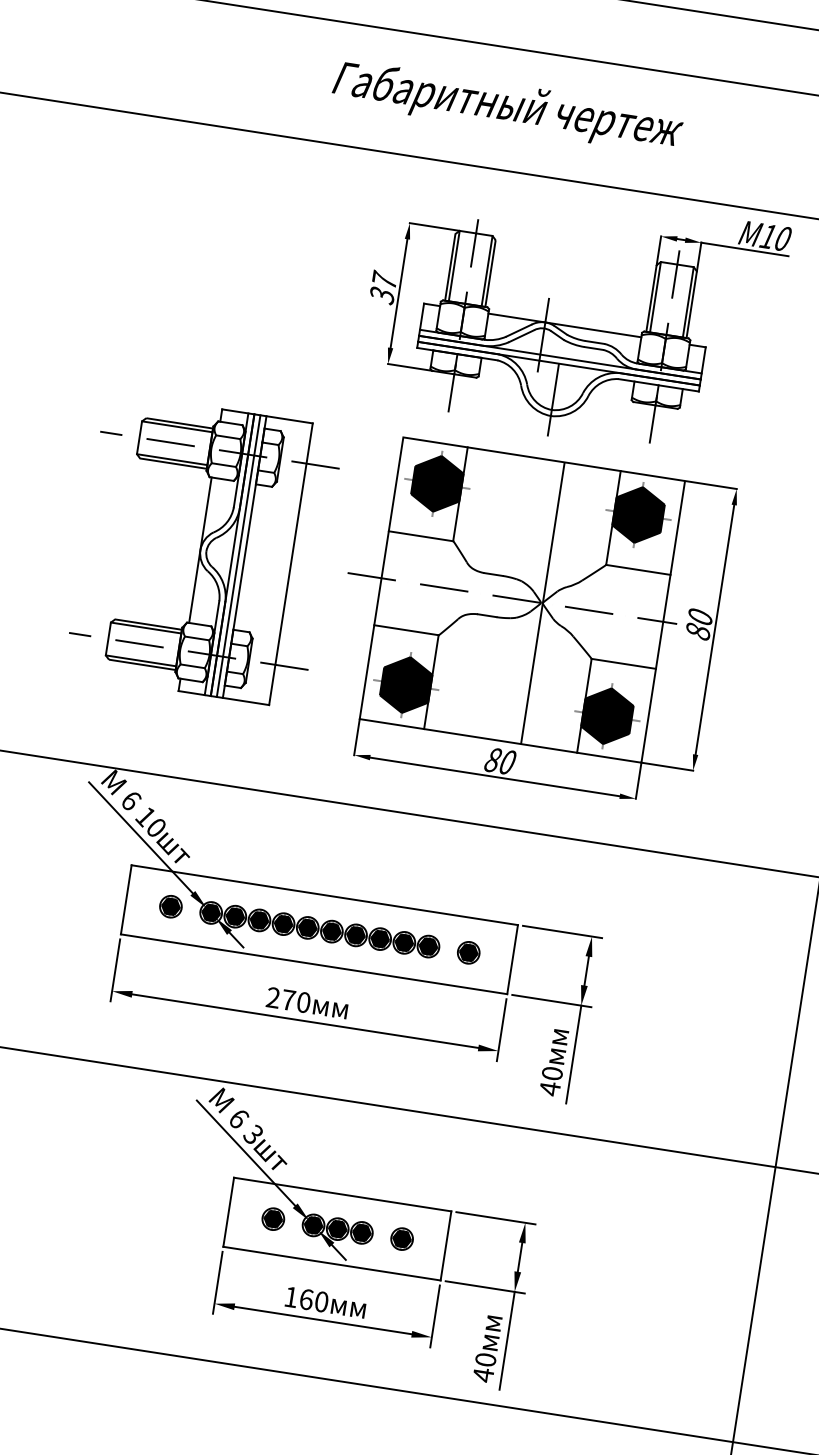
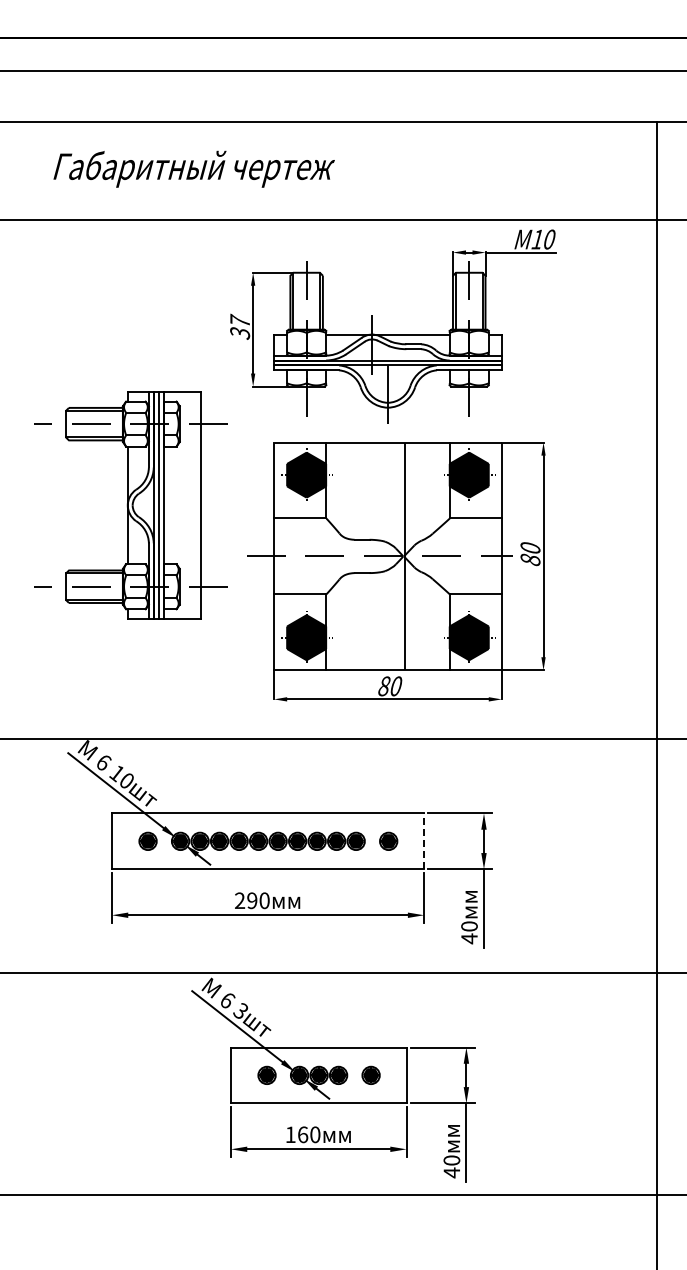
text: (507, 106) -> (193, 168), moved
part: (203, 550) -> (130, 505), moved
line: (513, 959) -> (424, 841), solid -> dashed
text: (288, 999) -> (252, 900), 270 -> 290

